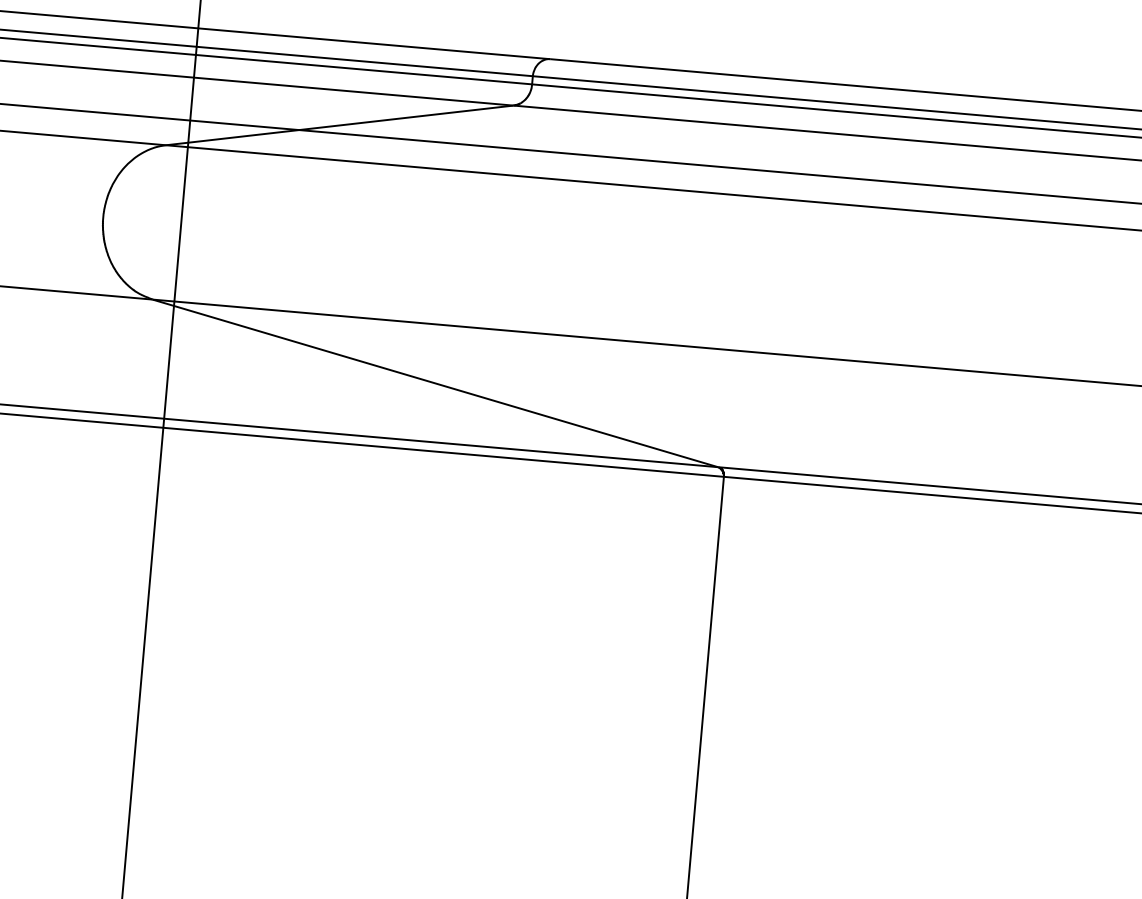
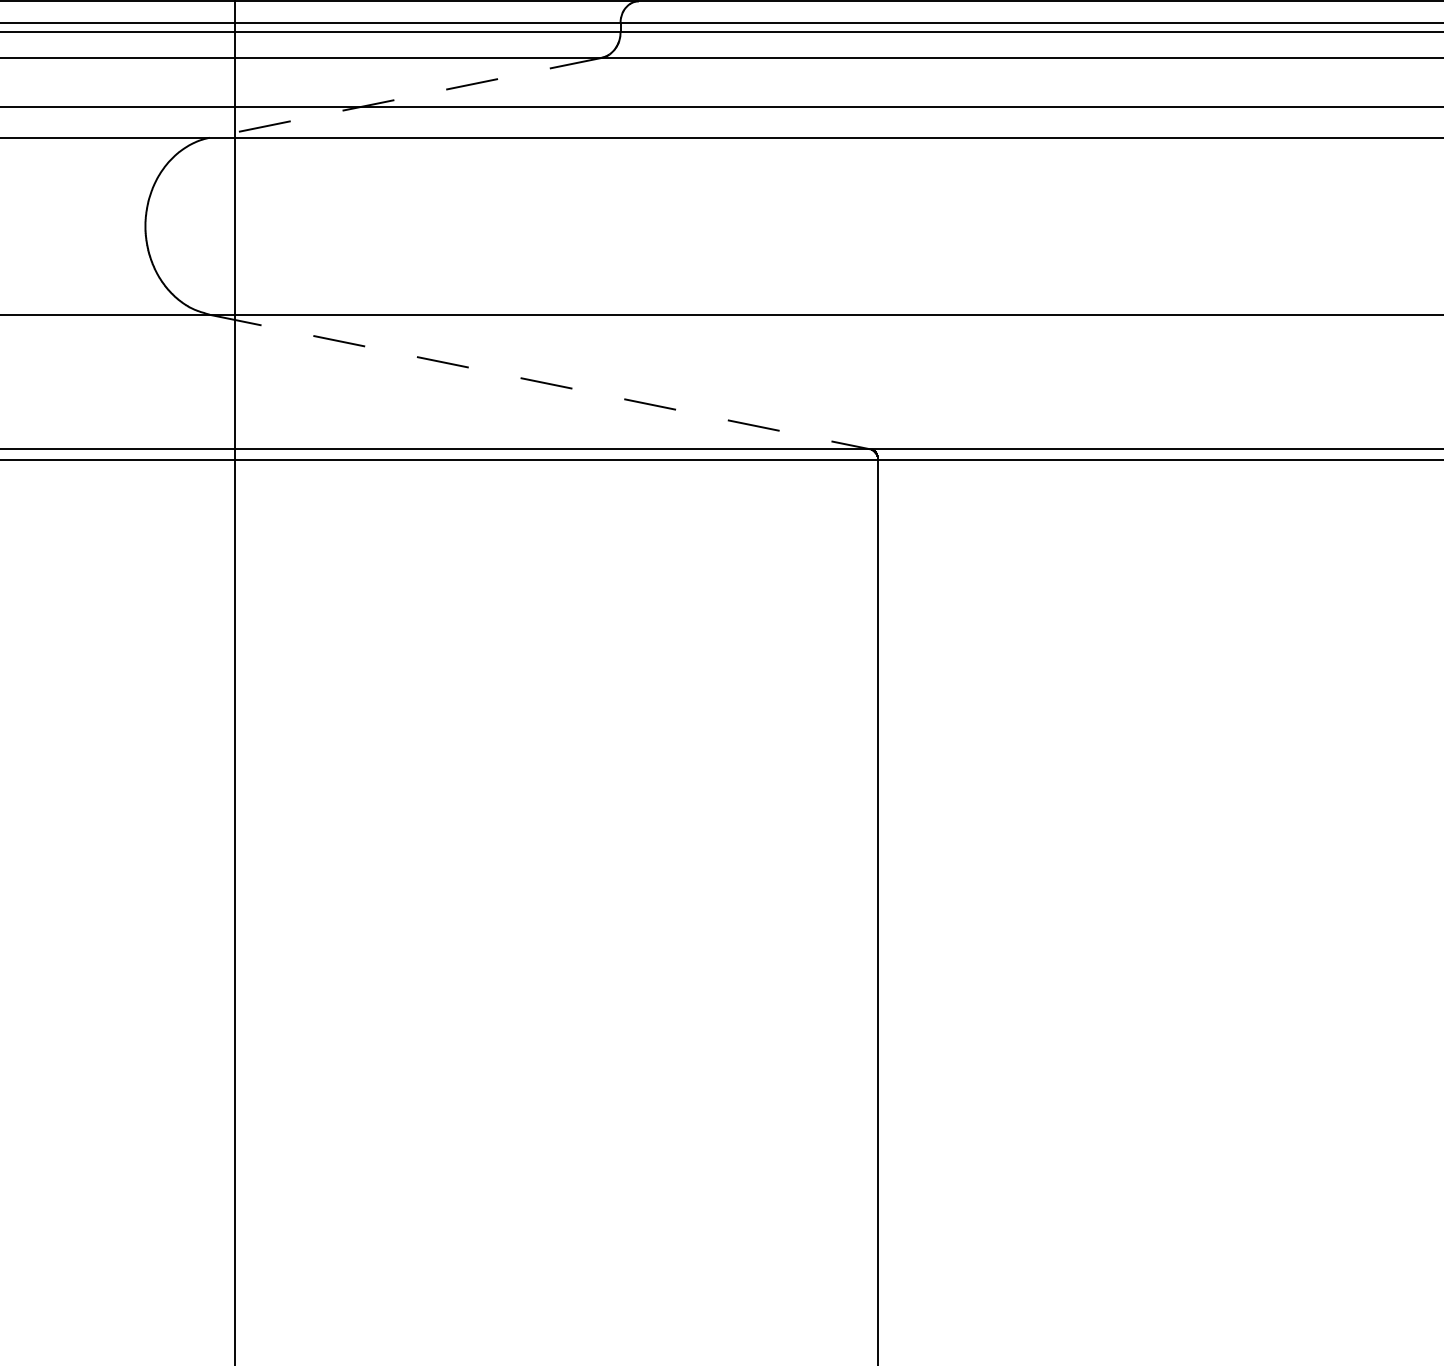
line: (339, 125) -> (405, 97), solid -> dashed
line: (435, 383) -> (540, 382), solid -> dashed

